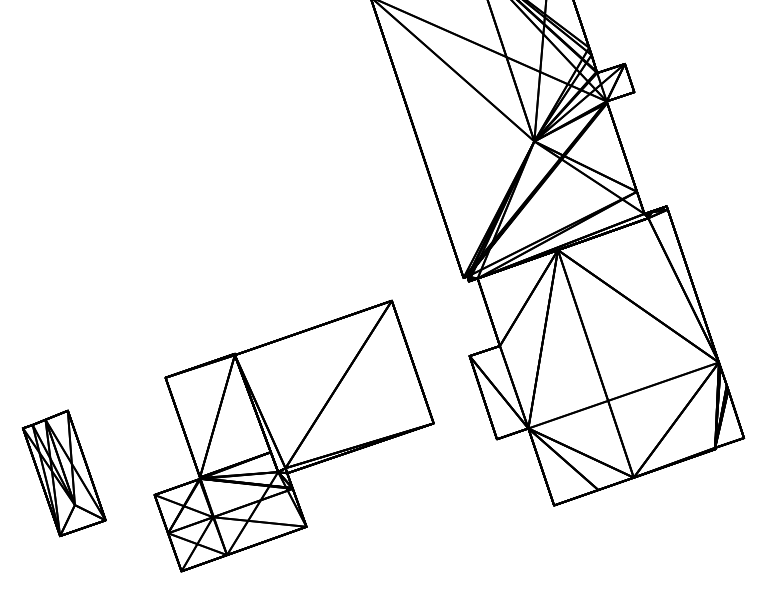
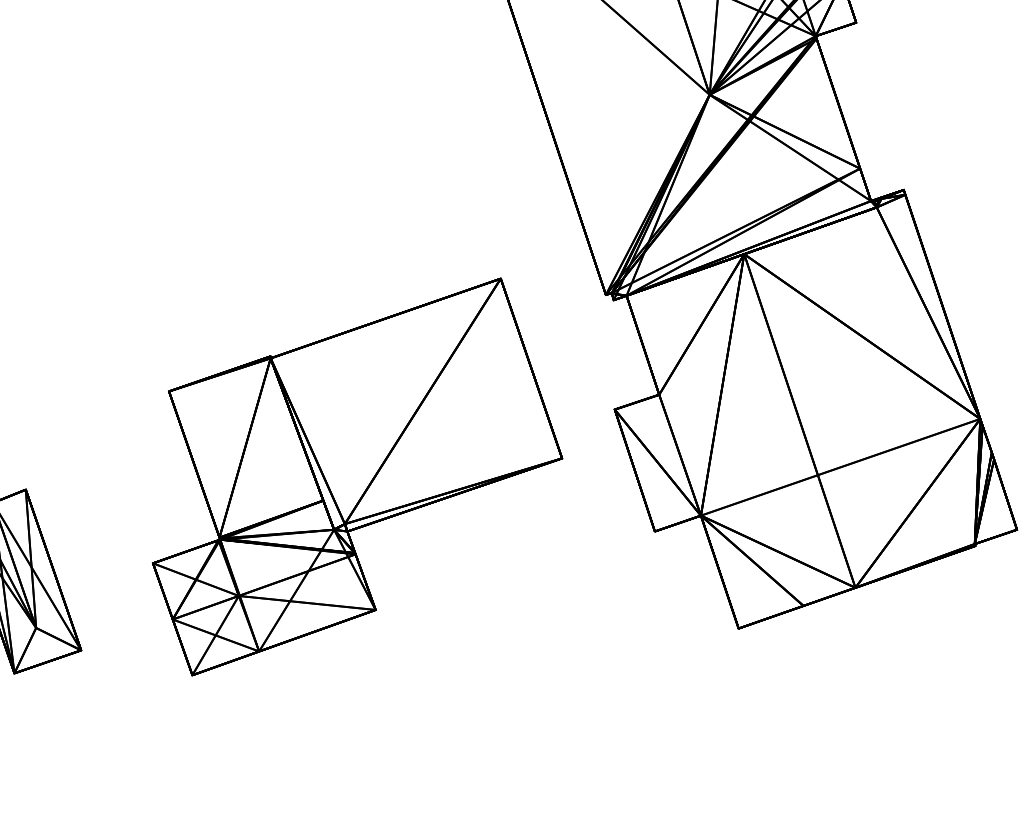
part: (293, 435) -> (356, 476), moved

